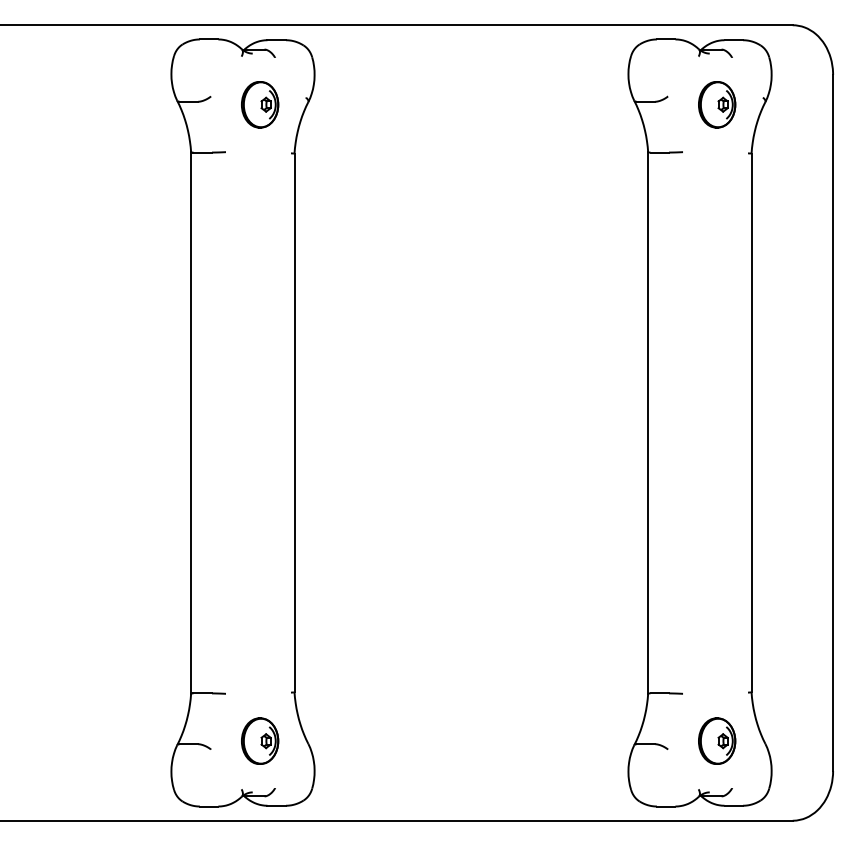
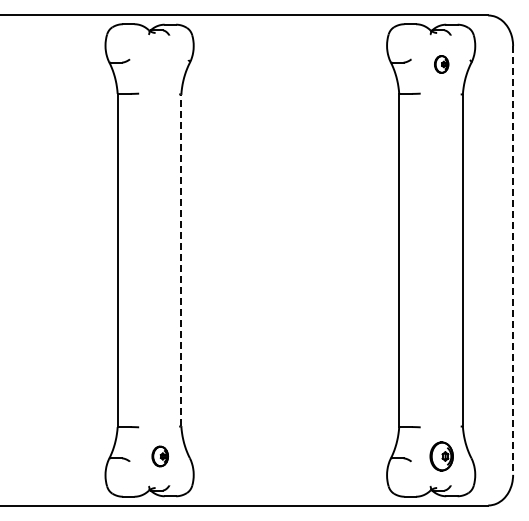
part: (260, 104) -> (160, 64), removed
part: (716, 104) -> (441, 64), size x0.6
line: (294, 423) -> (181, 260), solid -> dashed
line: (833, 424) -> (513, 261), solid -> dashed
part: (260, 741) -> (160, 456), size x0.7

